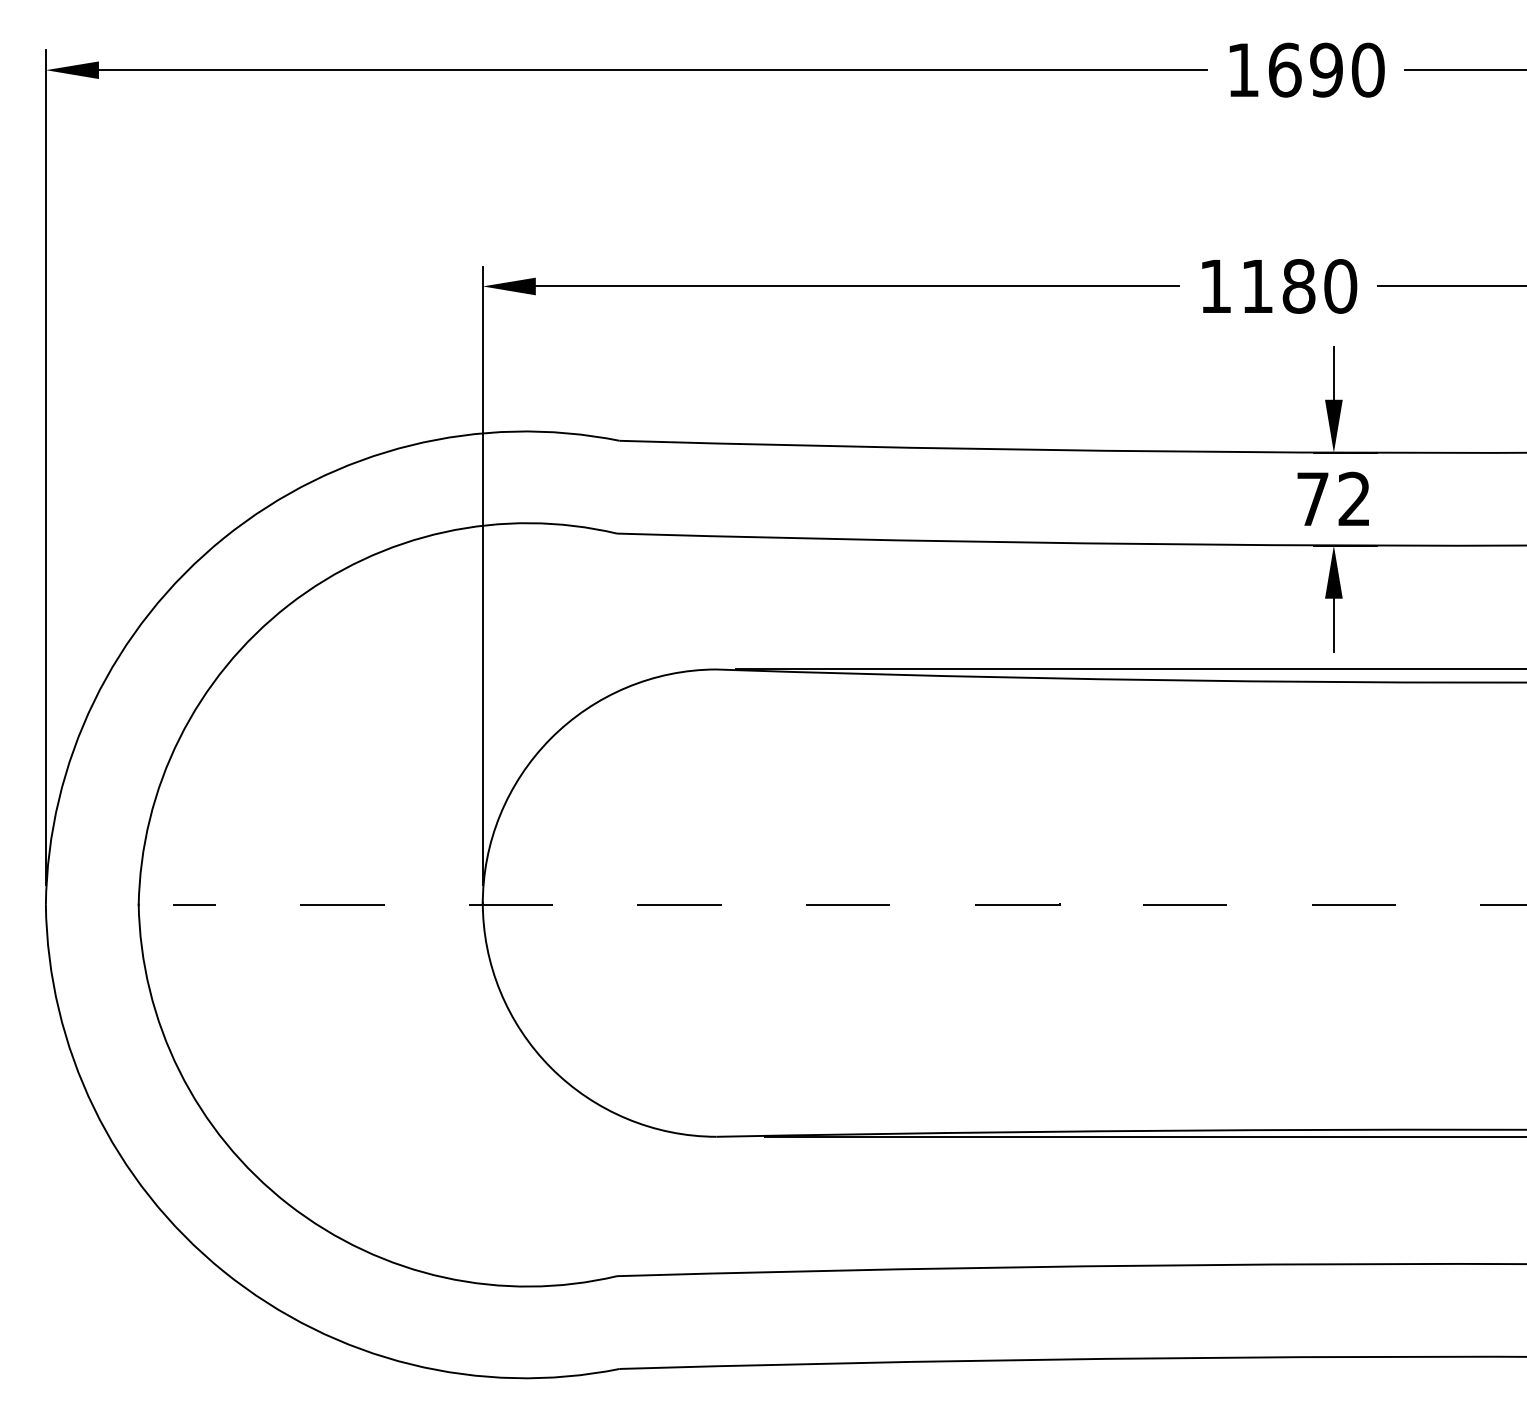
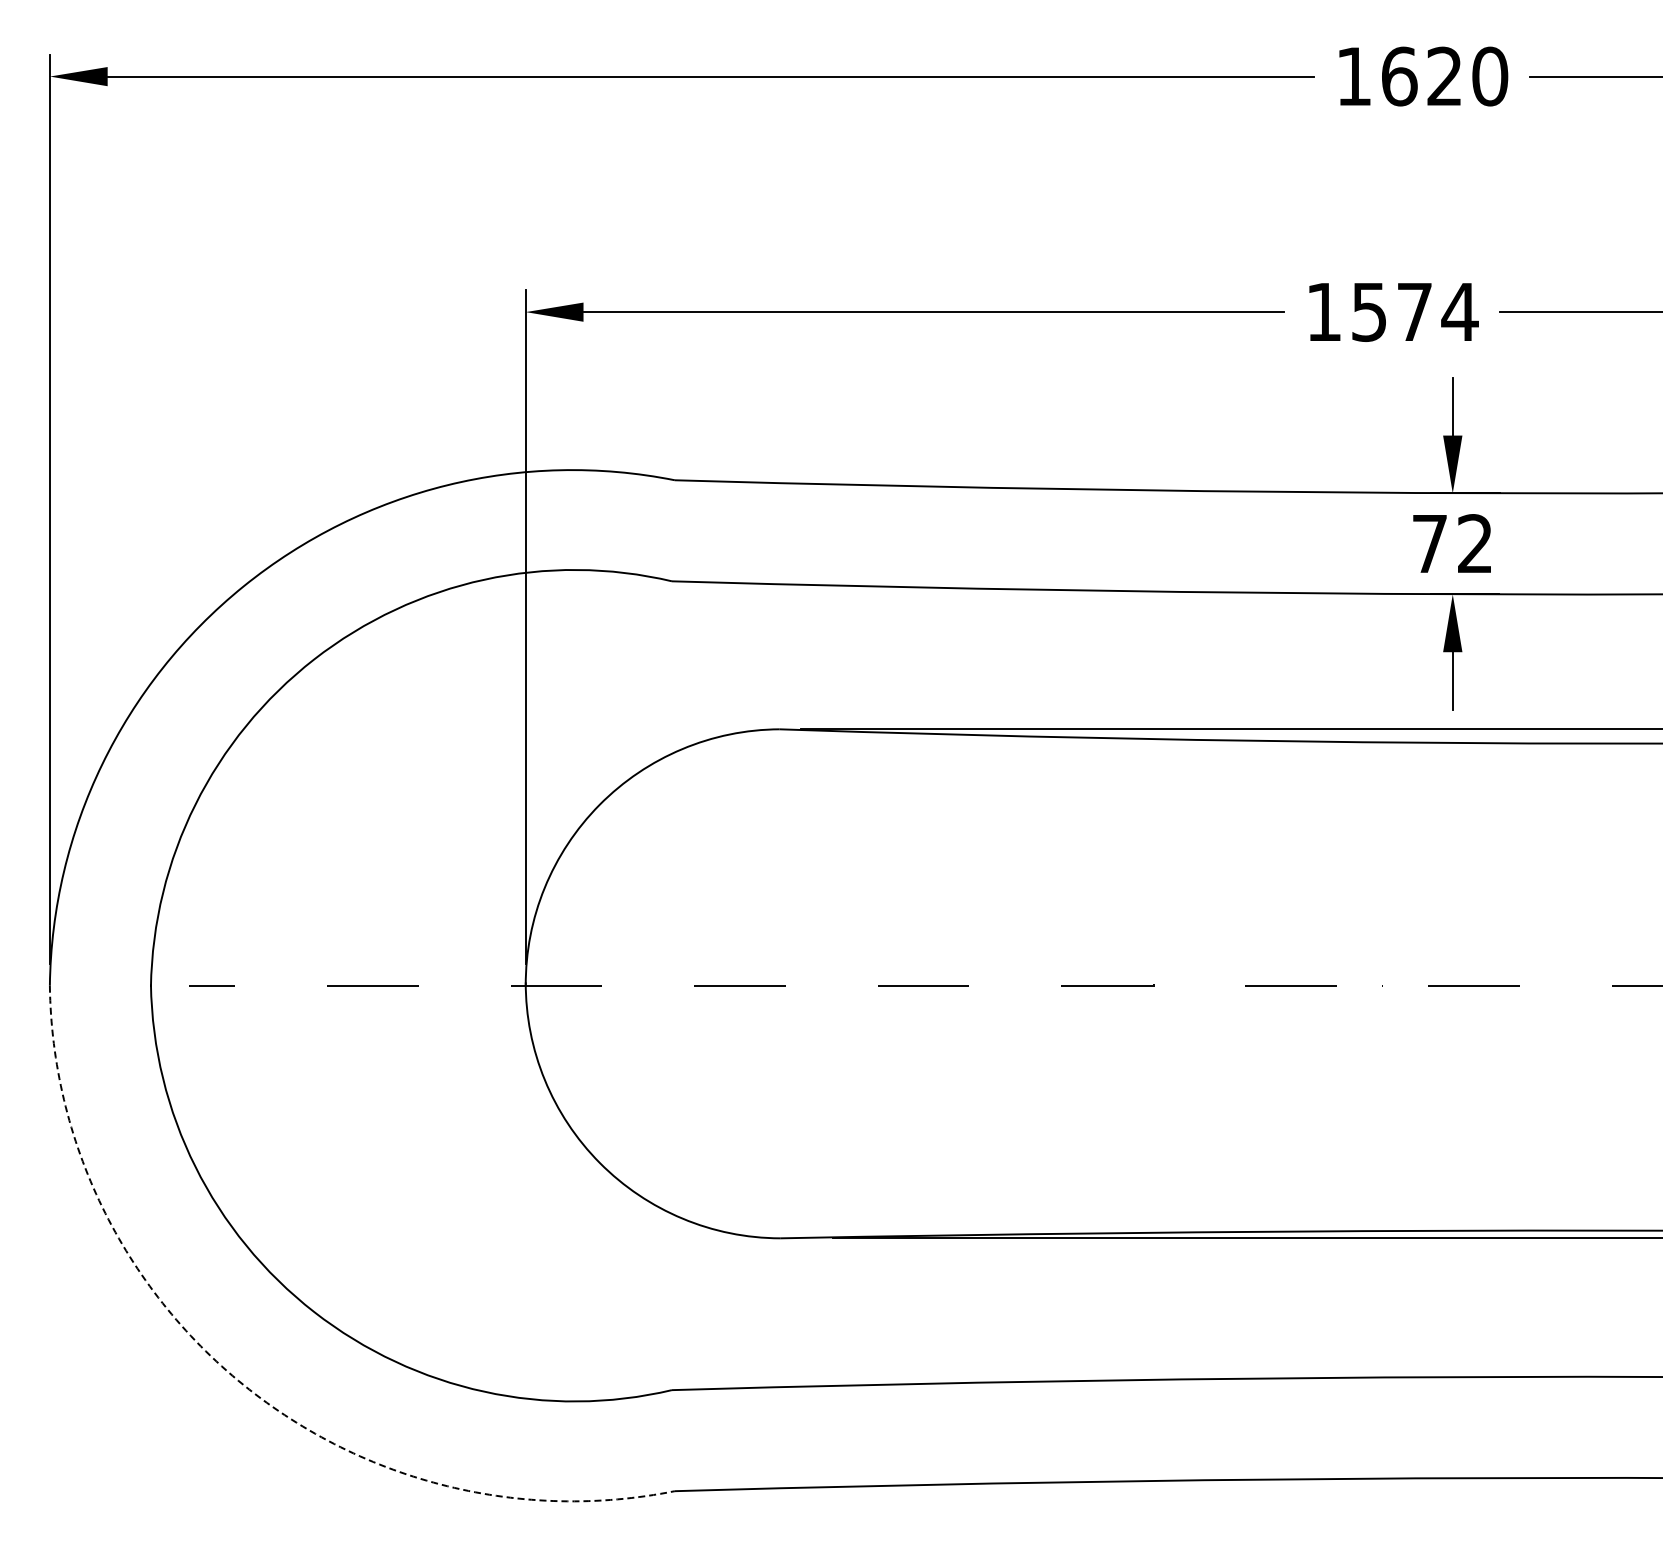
text: (1326, 70) -> (1444, 76), 1690 -> 1620
text: (1299, 285) -> (1415, 311), 1180 -> 1574
arc: (223, 1271) -> (243, 1385), solid -> dashed

